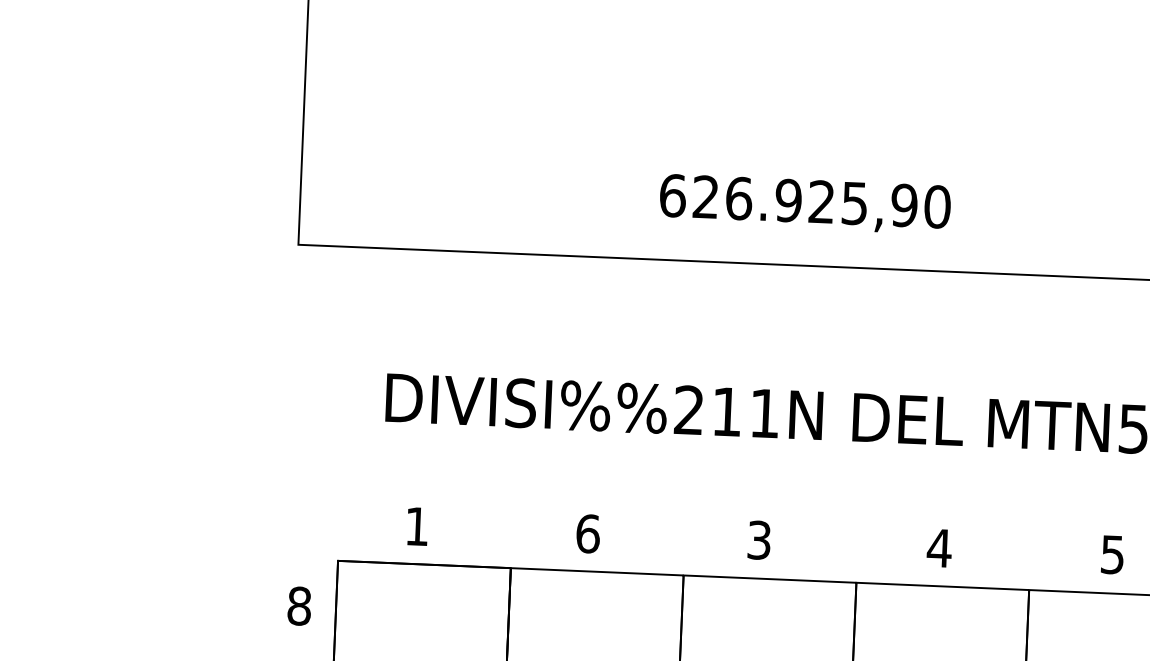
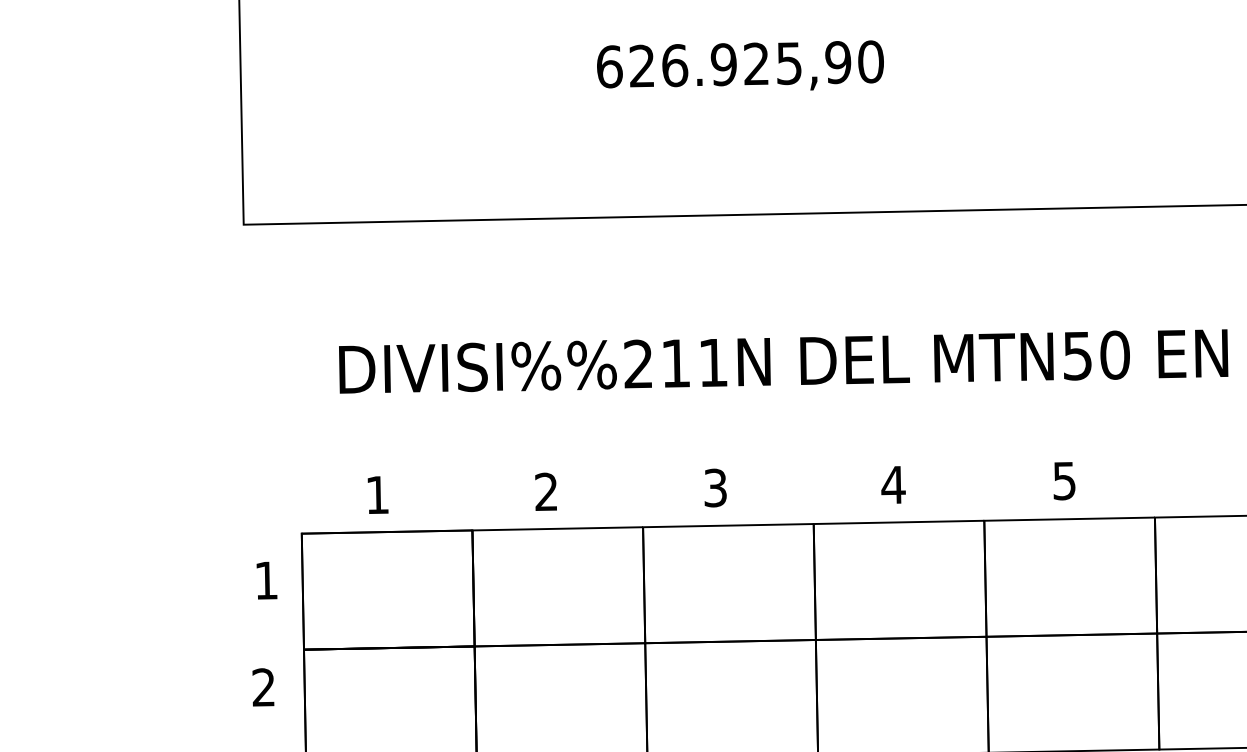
text: (805, 202) -> (740, 65), moved
text: (588, 533) -> (546, 491), 6 -> 2
text: (299, 606) -> (266, 580), 8 -> 1

